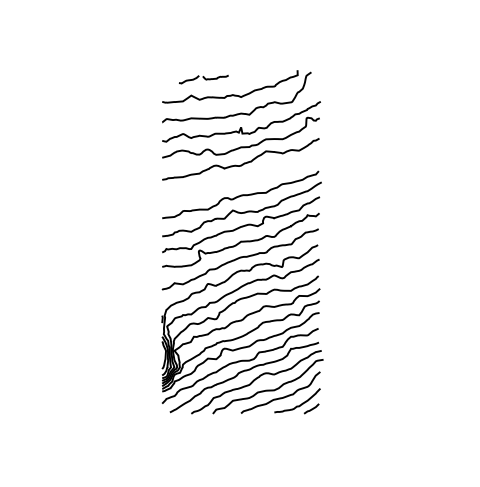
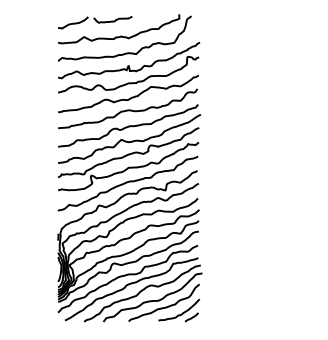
part: (203, 79) -> (95, 22), size x1.67
curve: (240, 176) -> (128, 109), added

